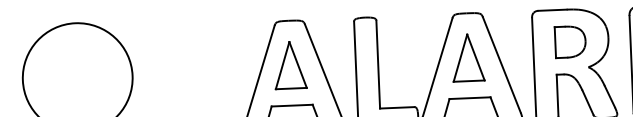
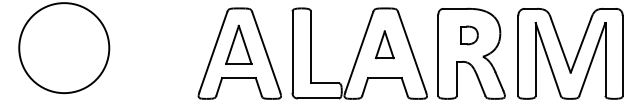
part: (571, 42) -> (469, 35), size x0.7
part: (467, 57) -> (384, 44), size x0.7

